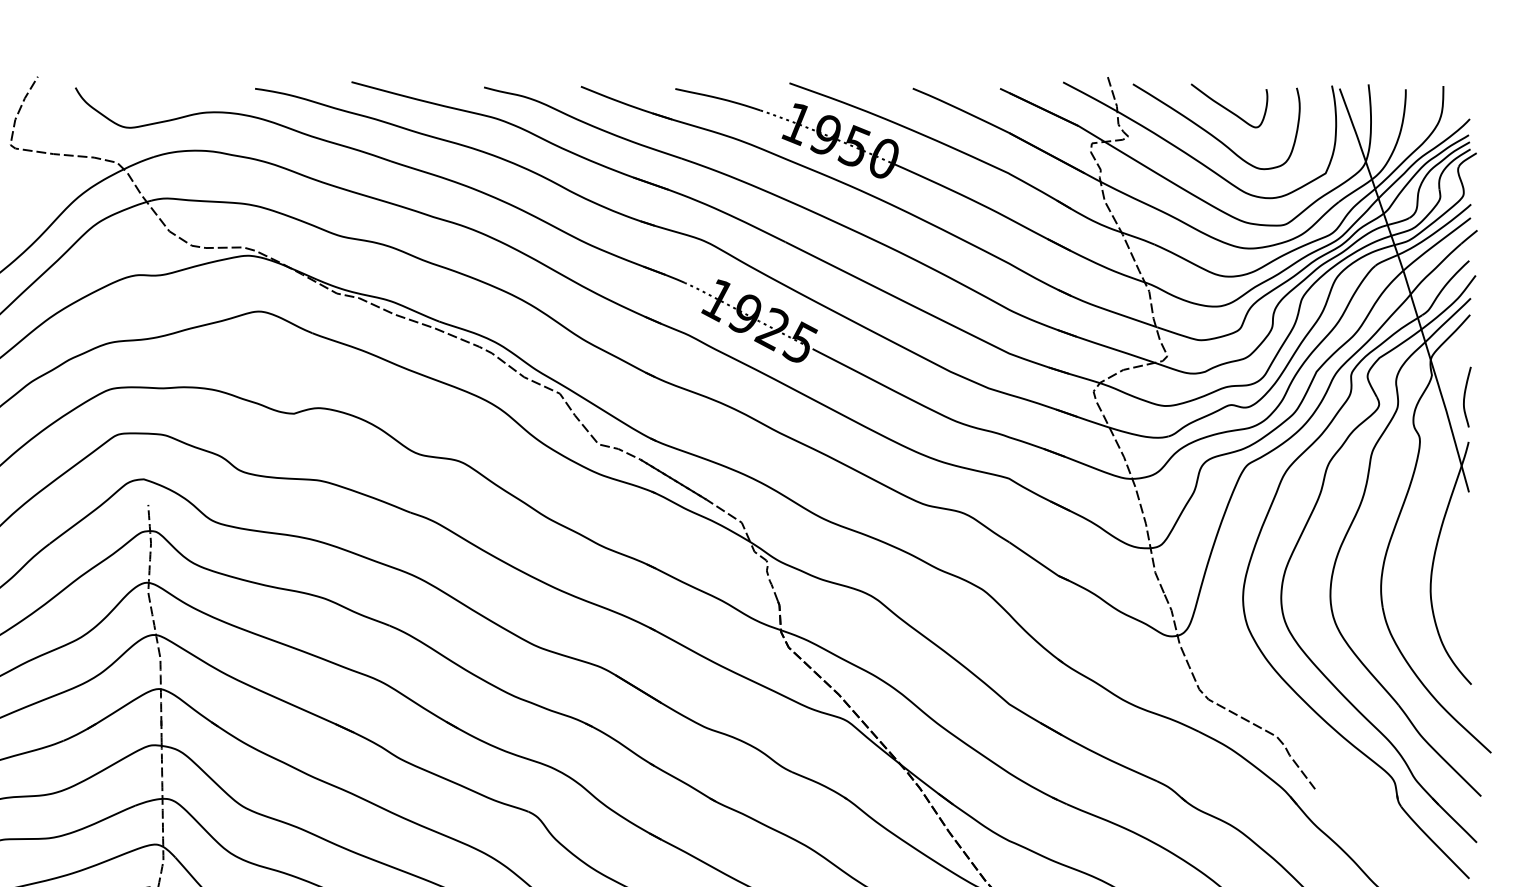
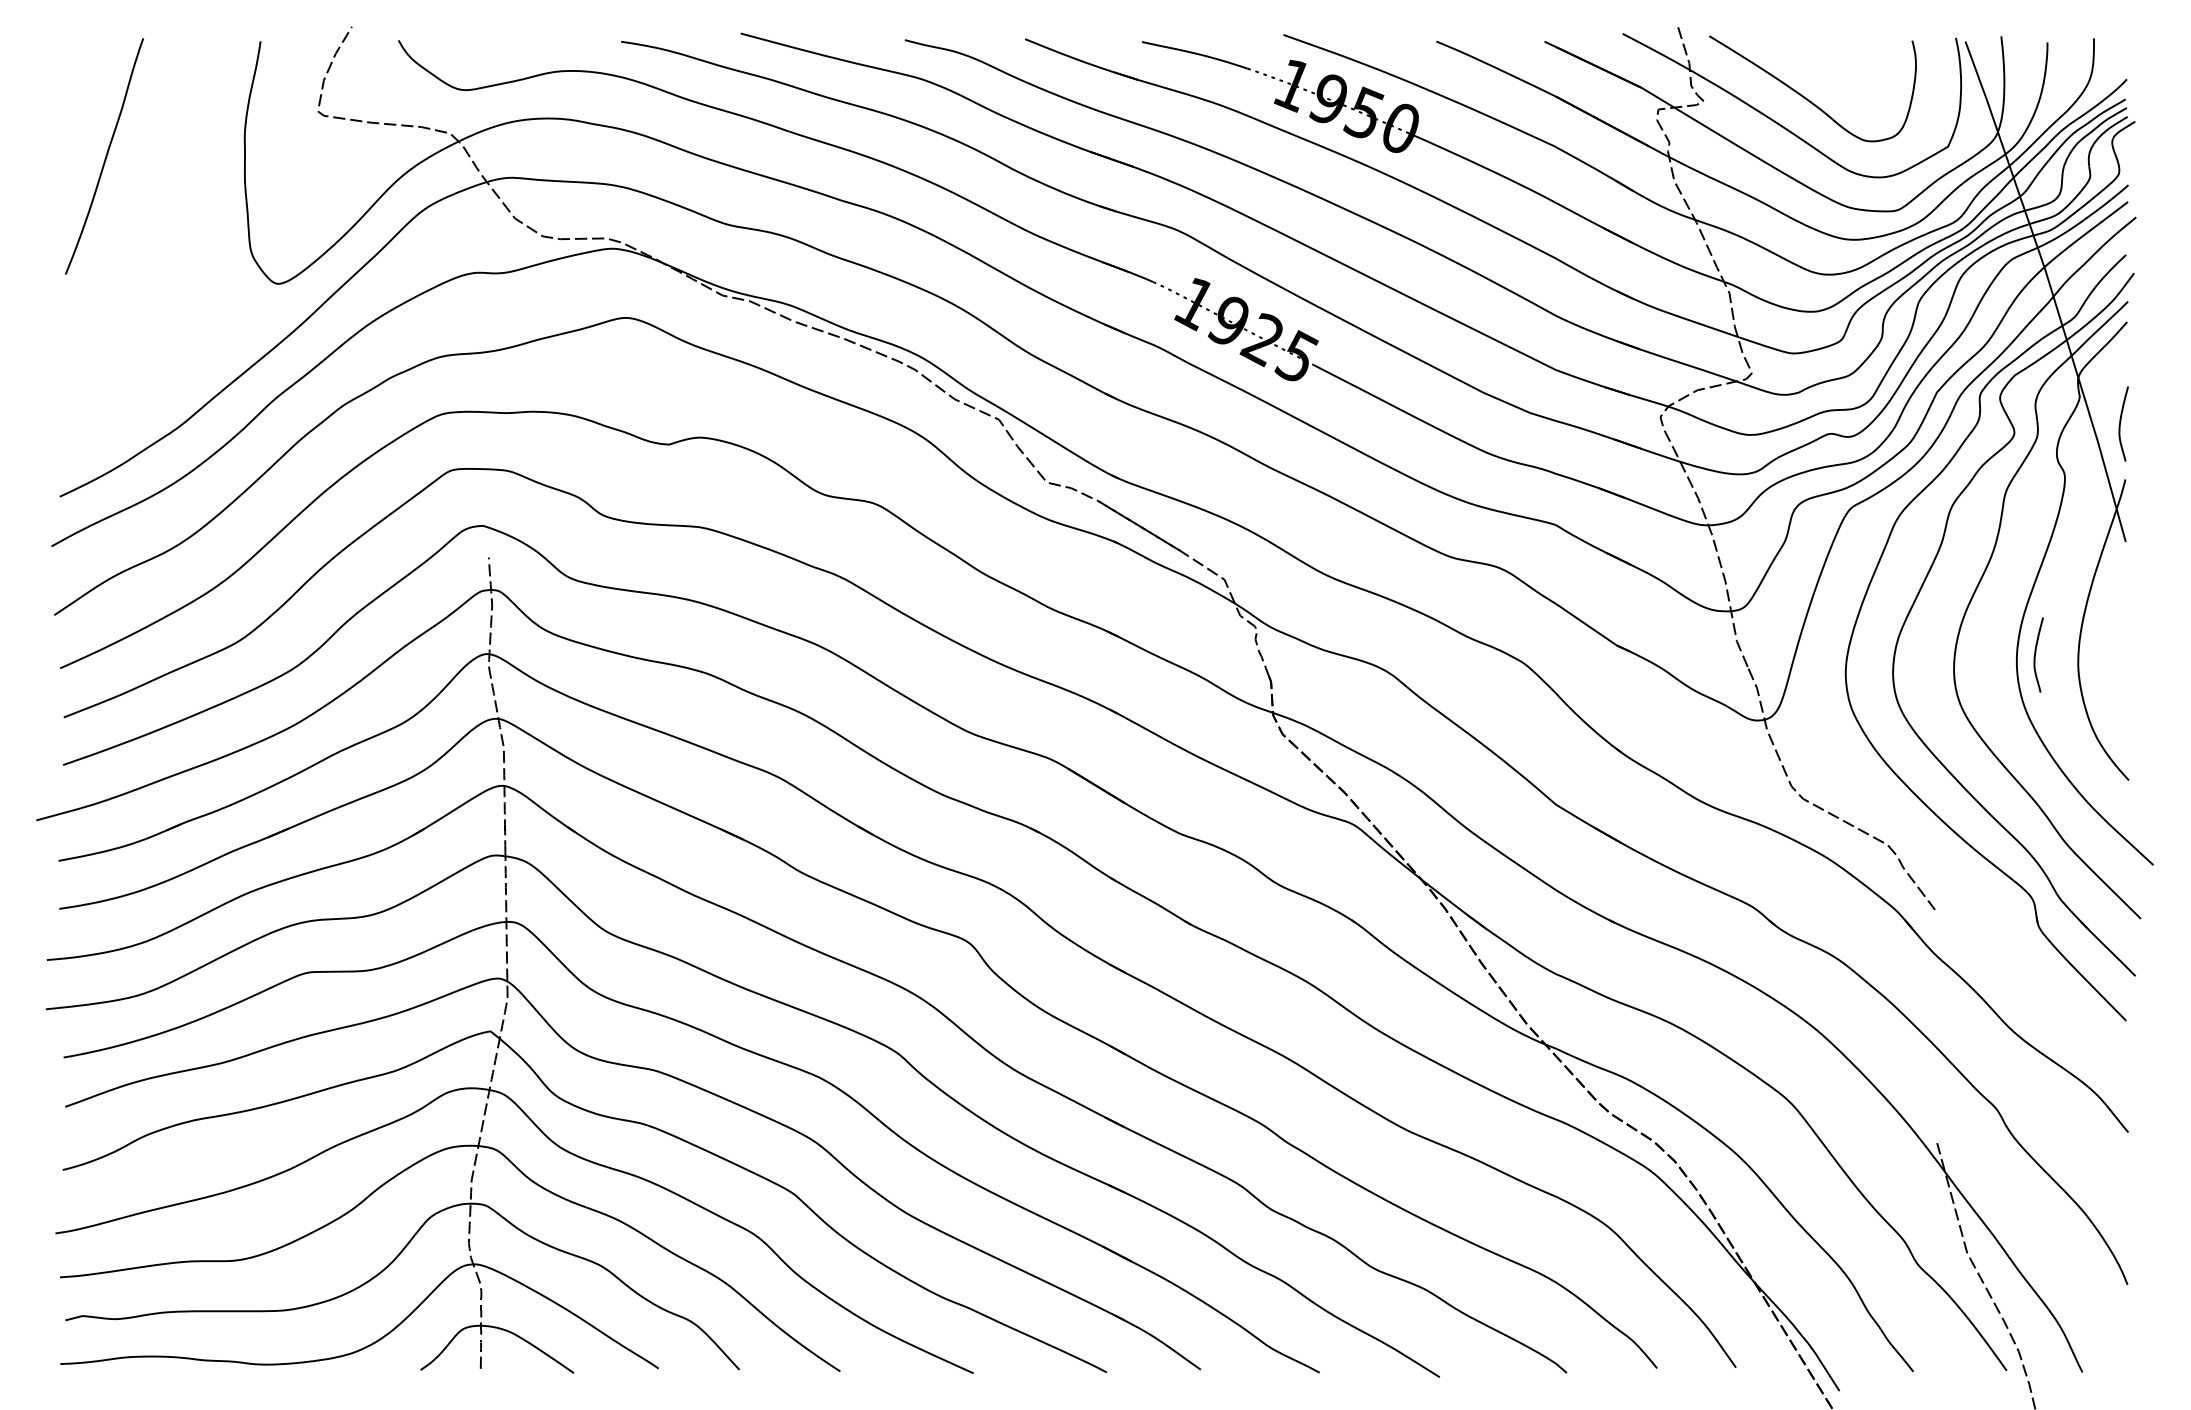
curve: (1227, 108) -> (1826, 66), removed
curve: (1396, 582) -> (2036, 653), added

